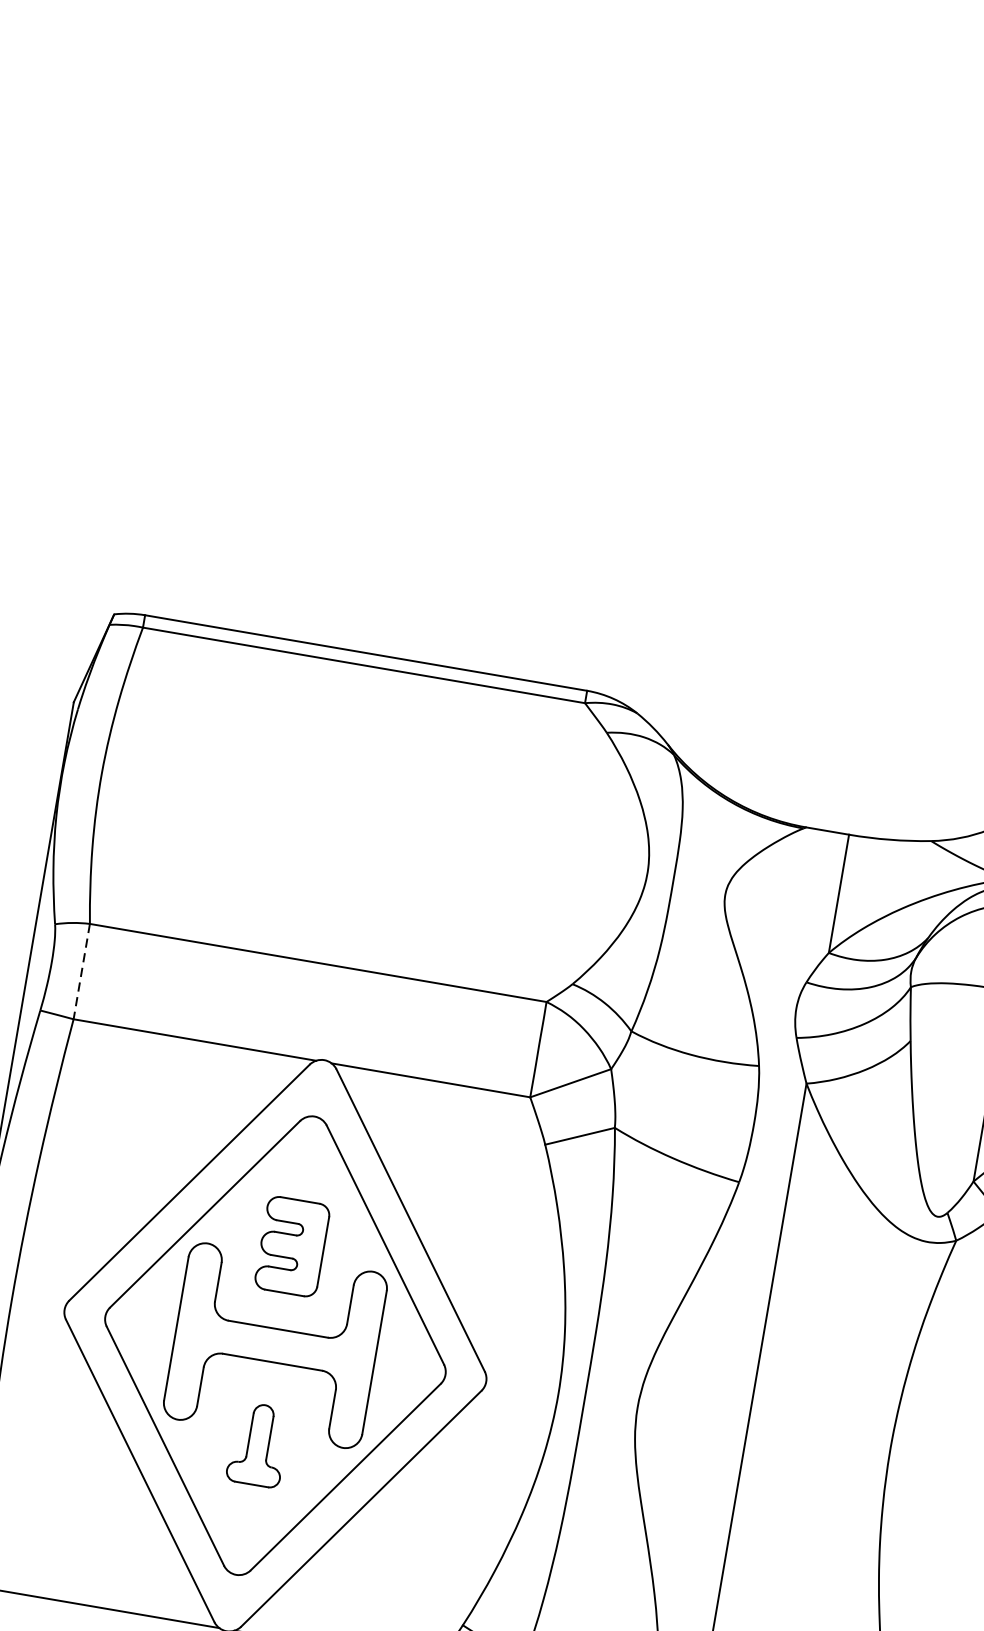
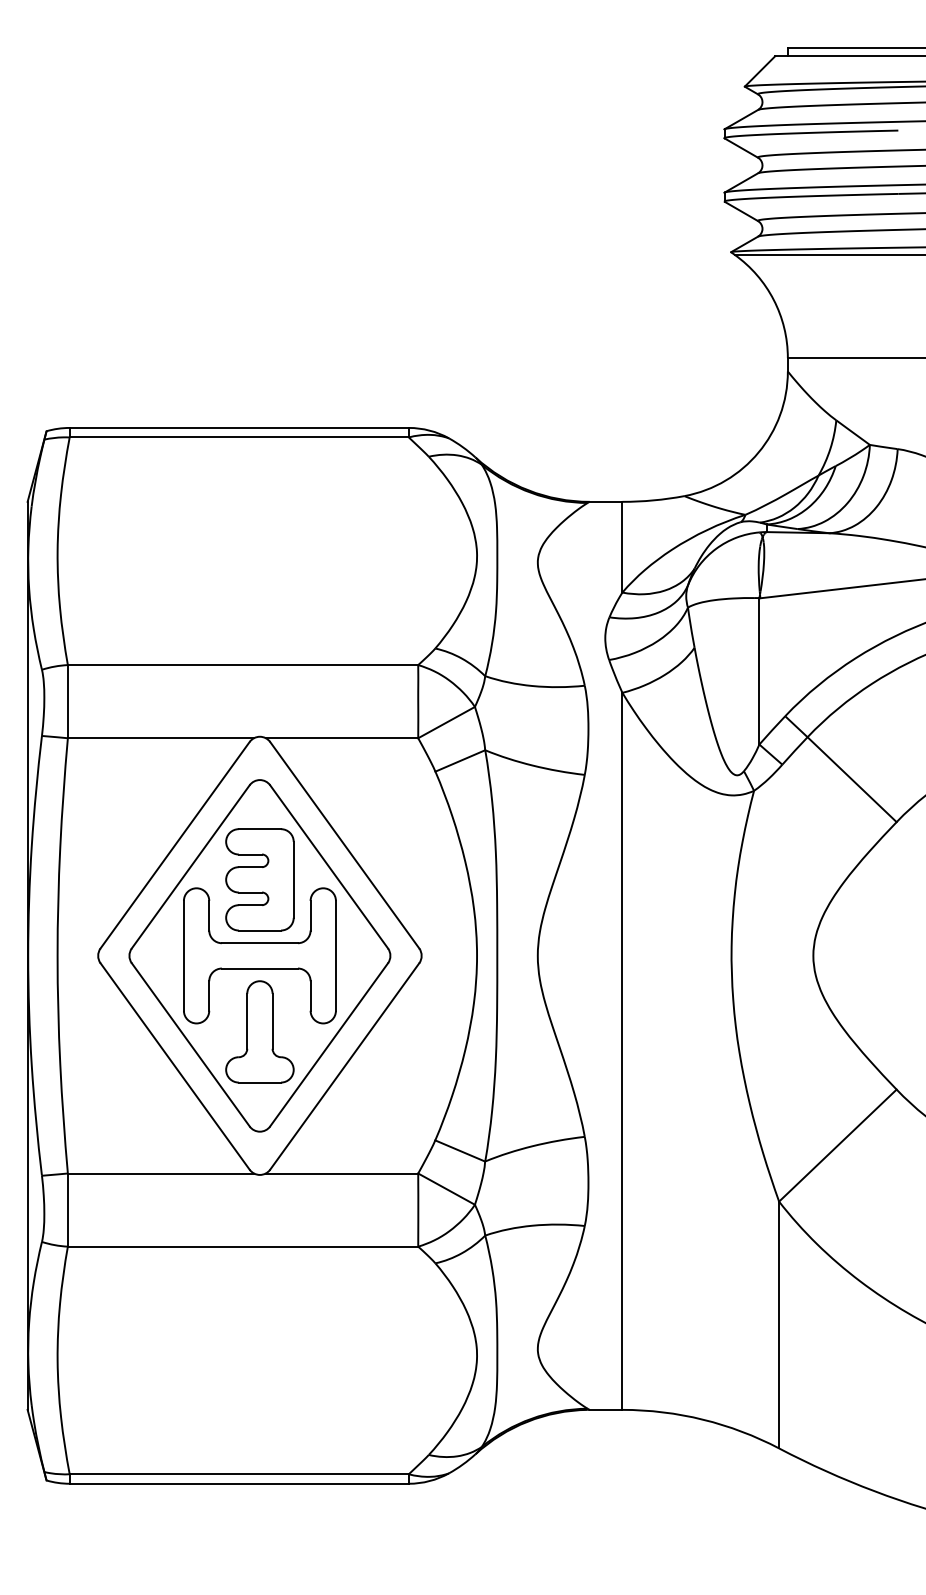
line: (81, 971) -> (67, 701), dashed -> solid
part: (291, 1246) -> (259, 879), size x1.43
part: (258, 1444) -> (259, 1031), size x1.67

